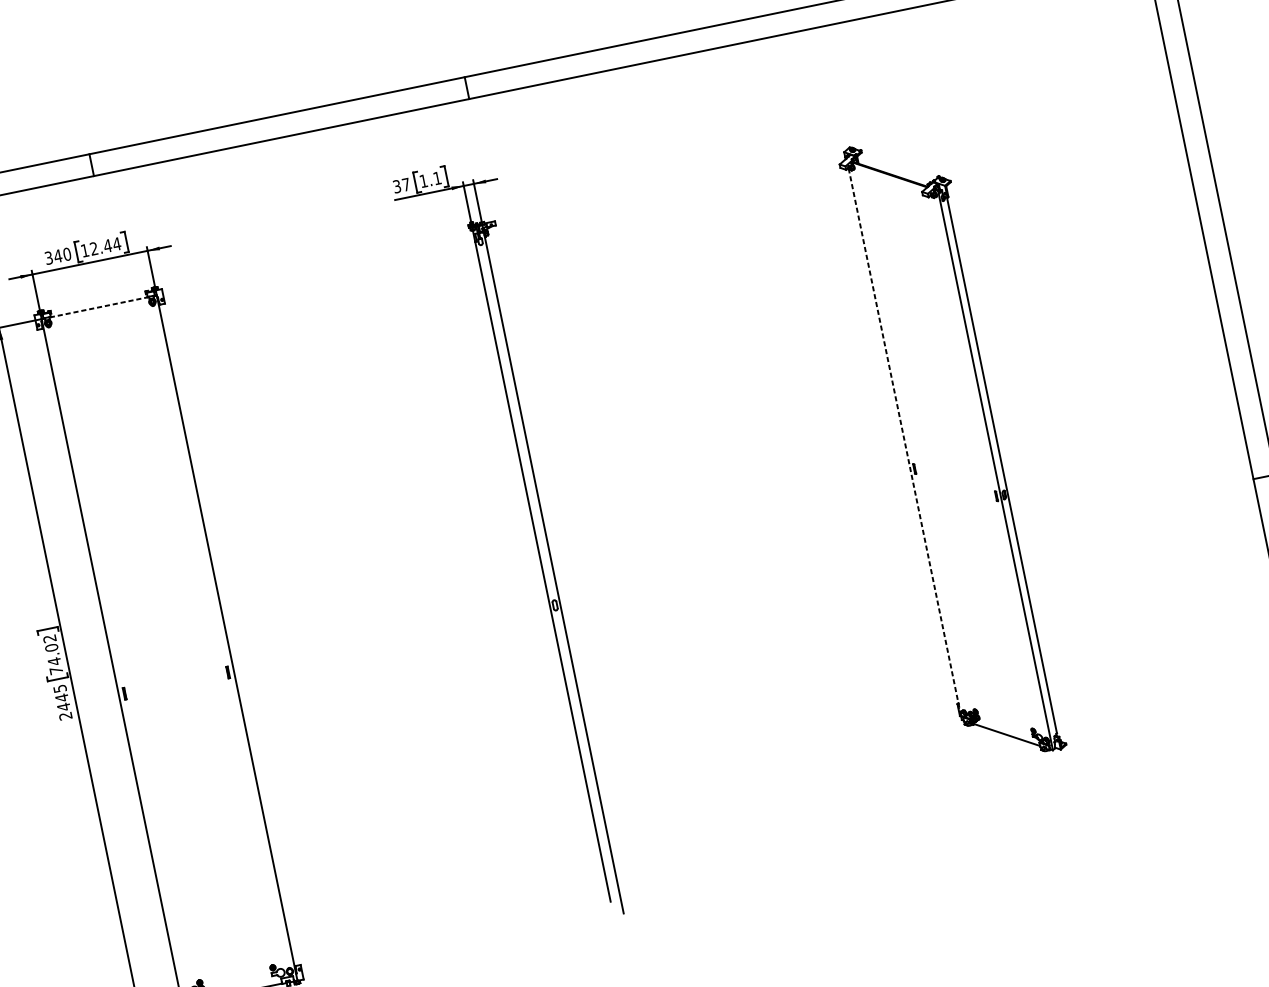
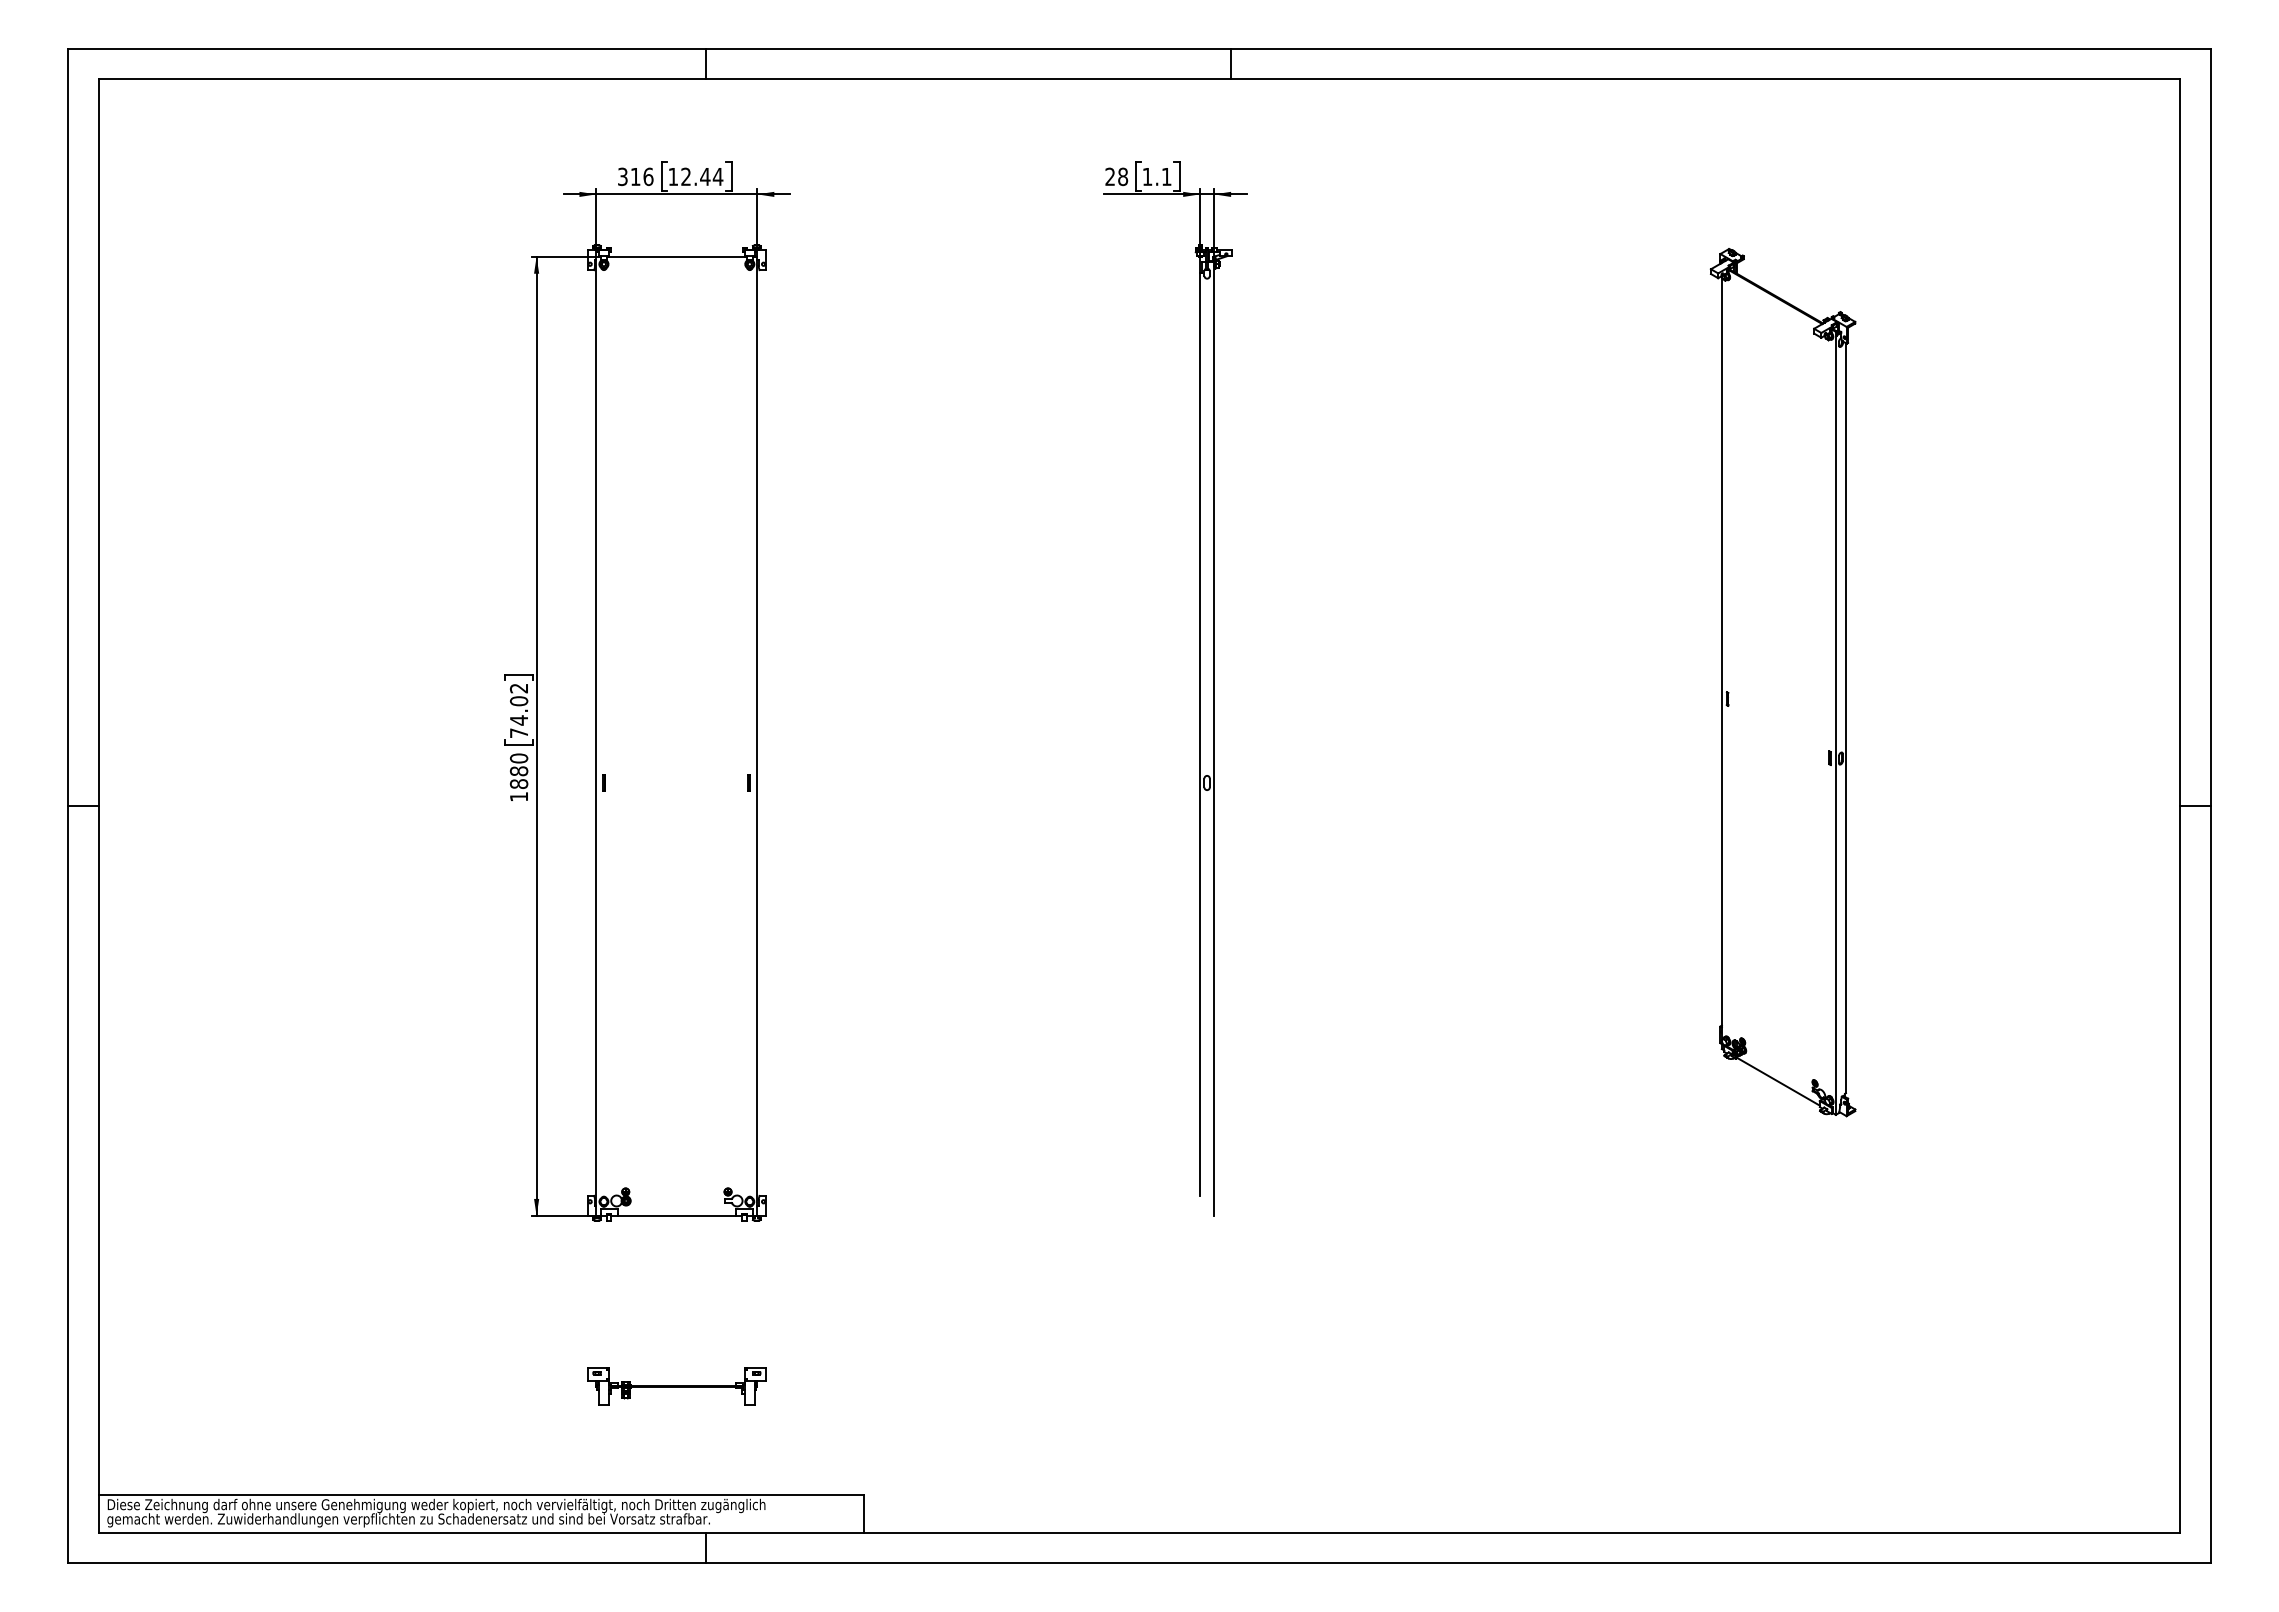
text: (401, 185) -> (1116, 176), 37 -> 28
text: (62, 255) -> (641, 176), 340 -> 316
line: (98, 307) -> (676, 256), dashed -> solid
line: (904, 441) -> (1721, 658), dashed -> solid
text: (62, 702) -> (518, 777), 2445 -> 1880

